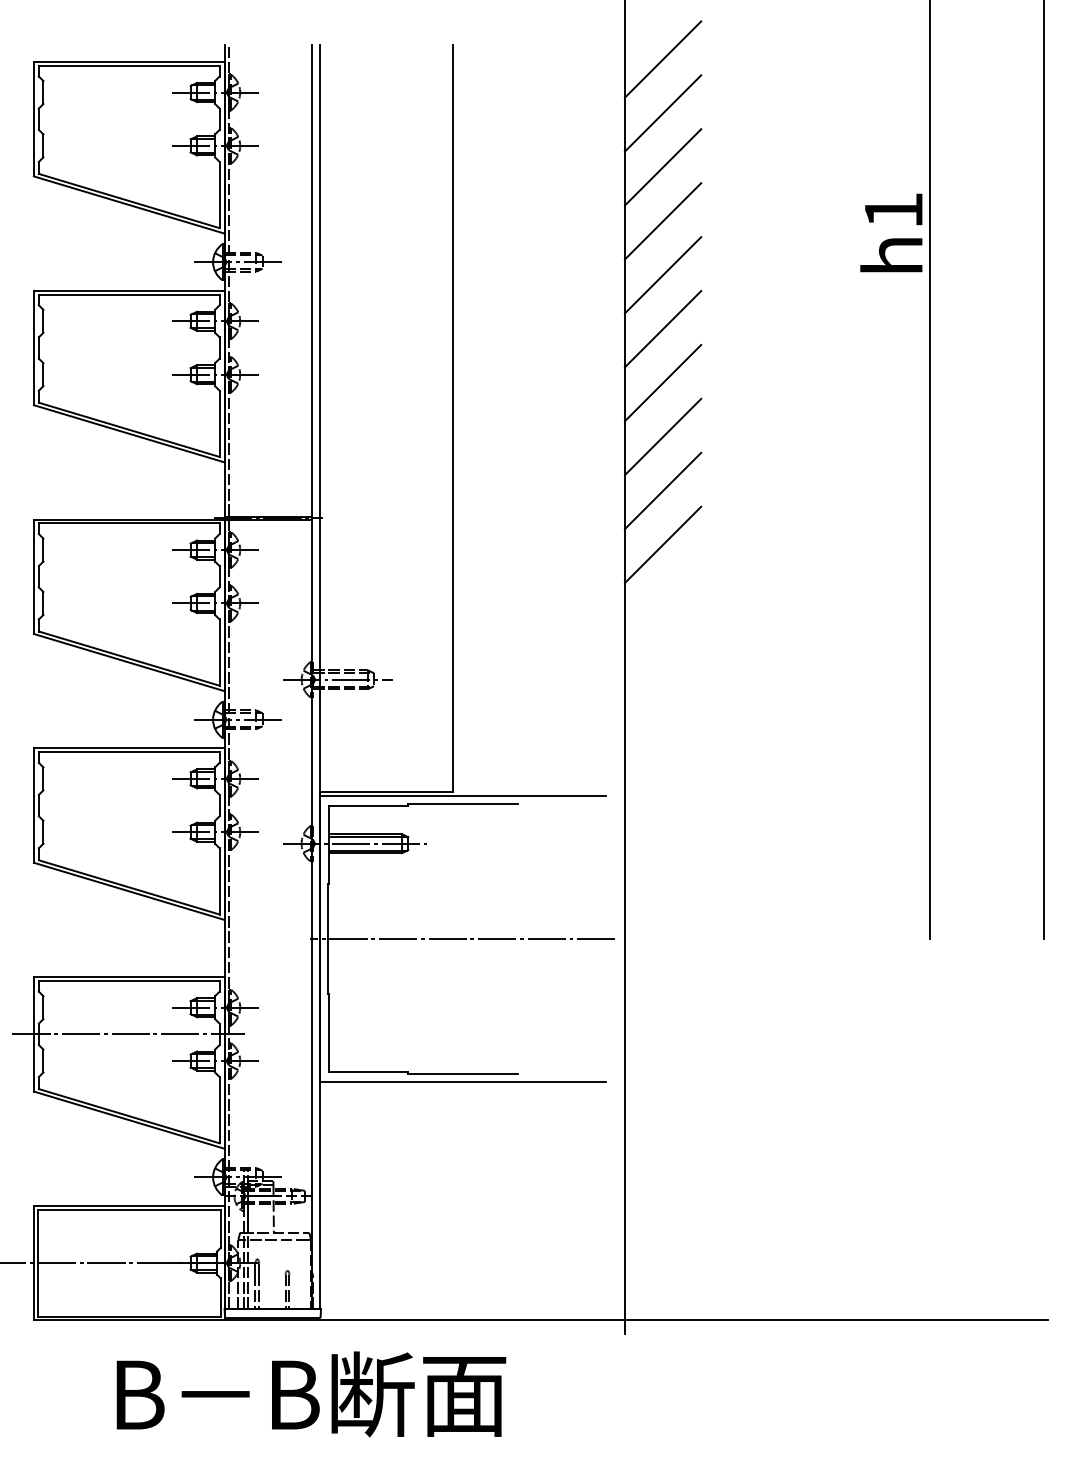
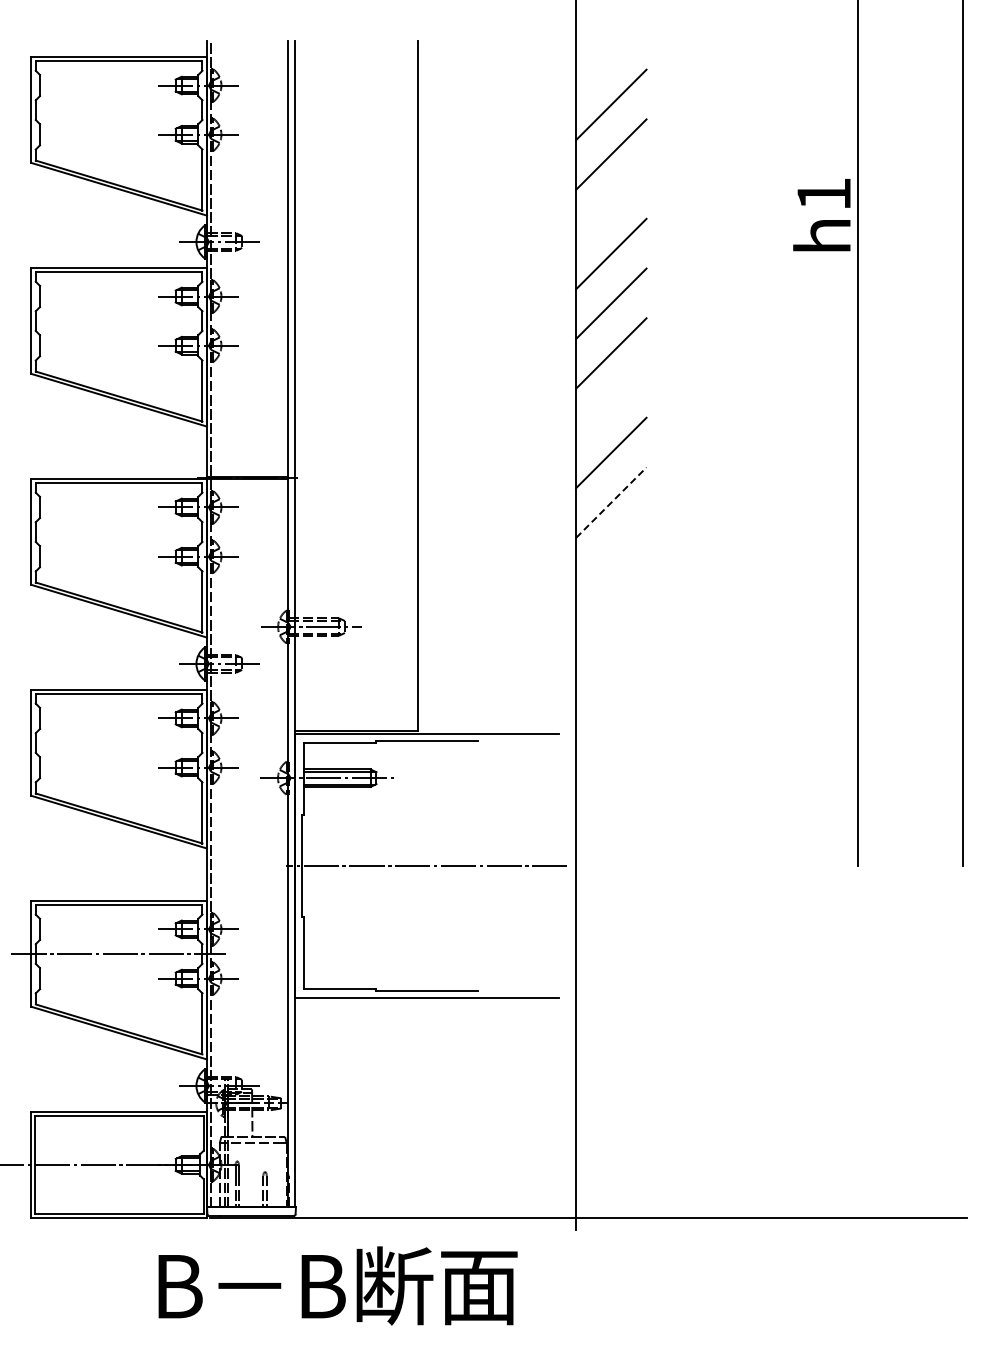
line: (663, 58) -> (611, 54), removed
line: (663, 221) -> (611, 204), removed
line: (663, 437) -> (611, 403), removed
line: (663, 544) -> (611, 502), solid -> dashed
text: (310, 1393) -> (337, 1285), moved

